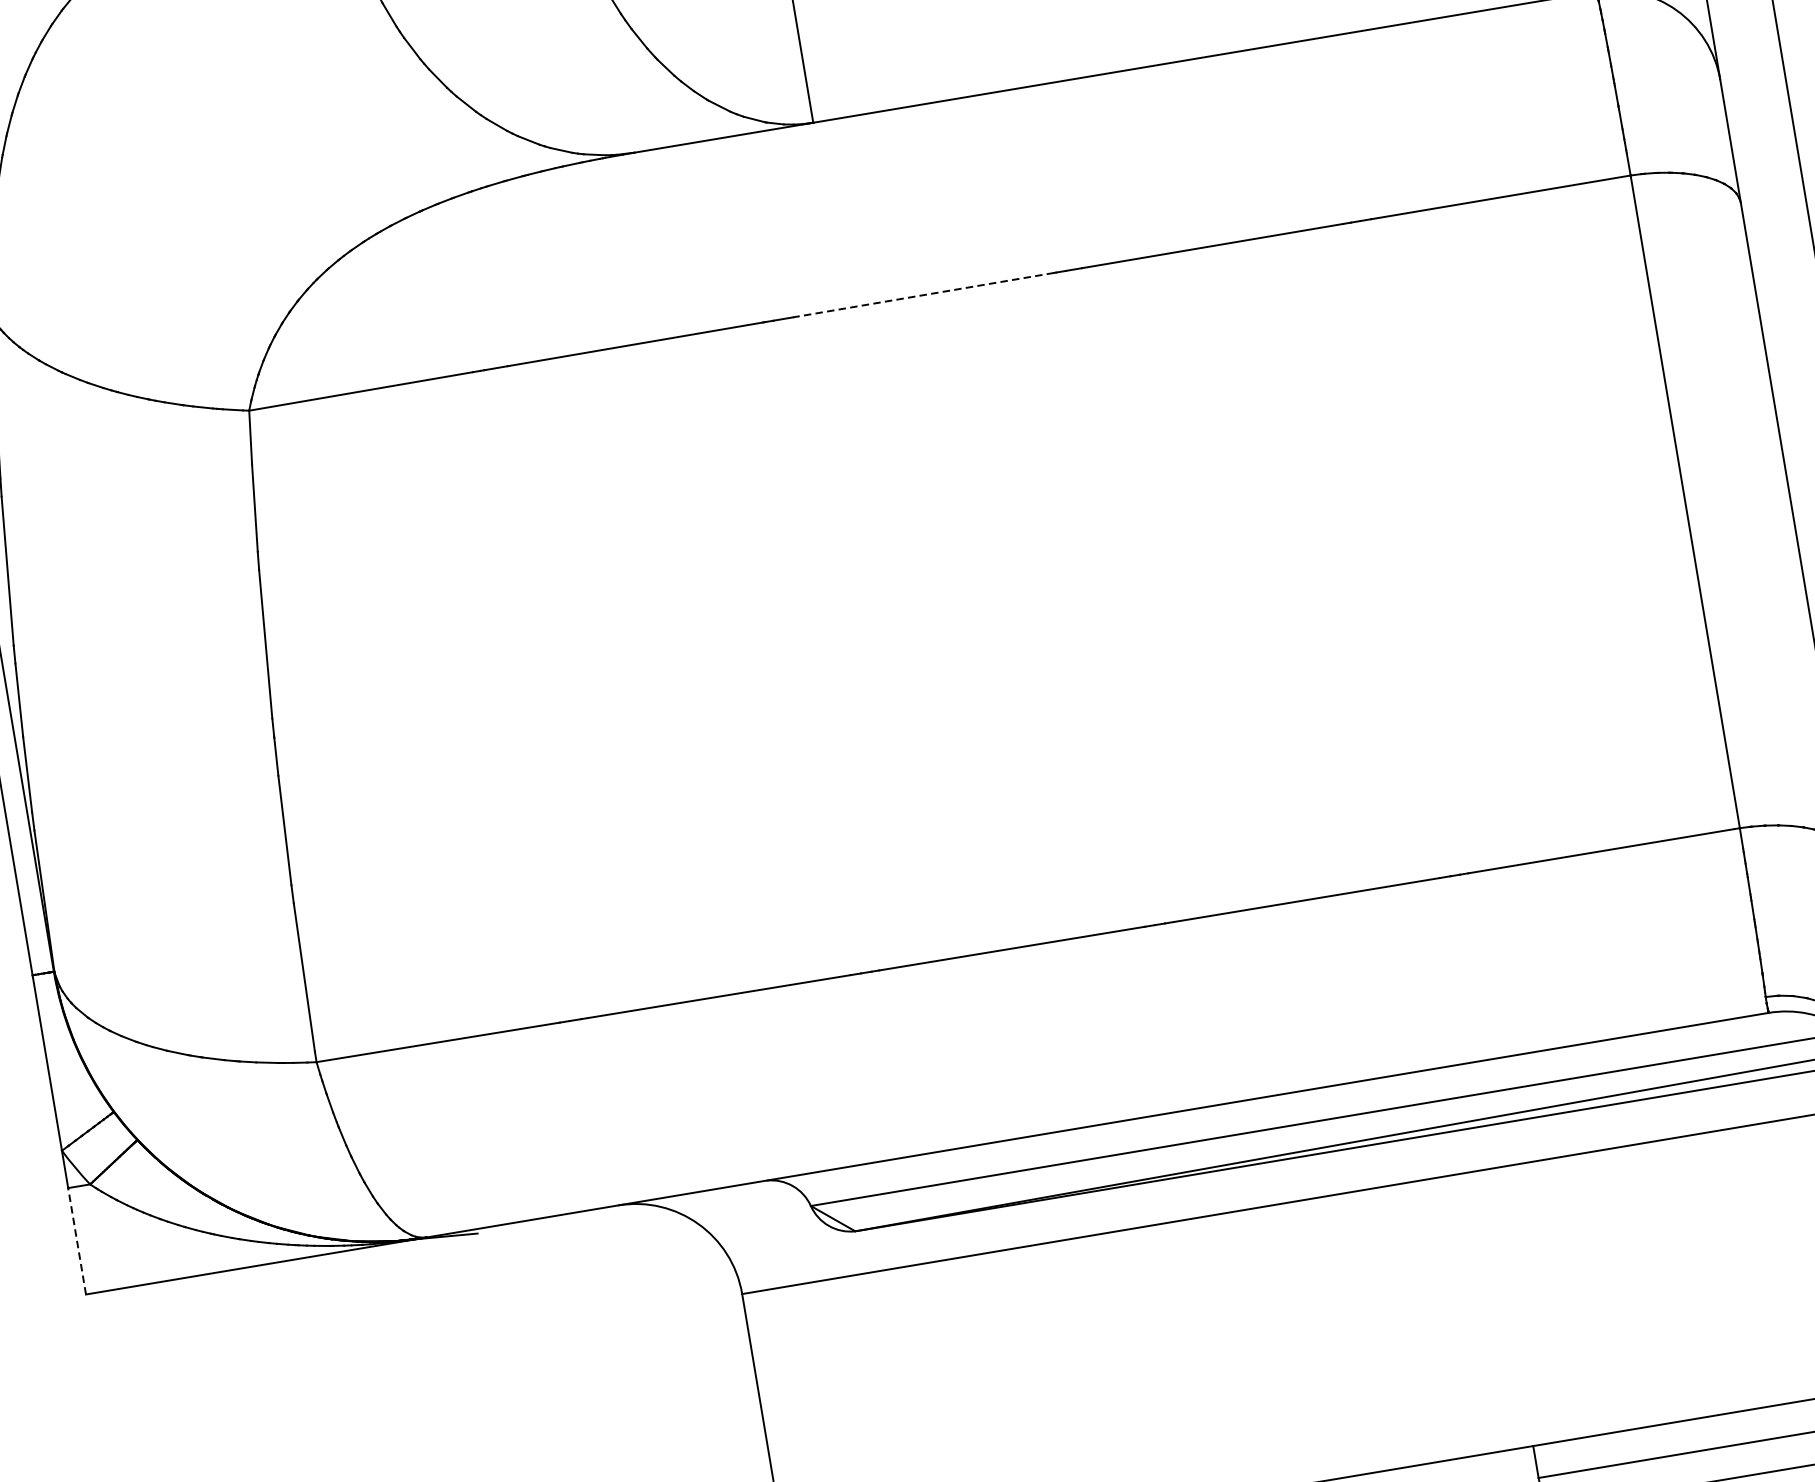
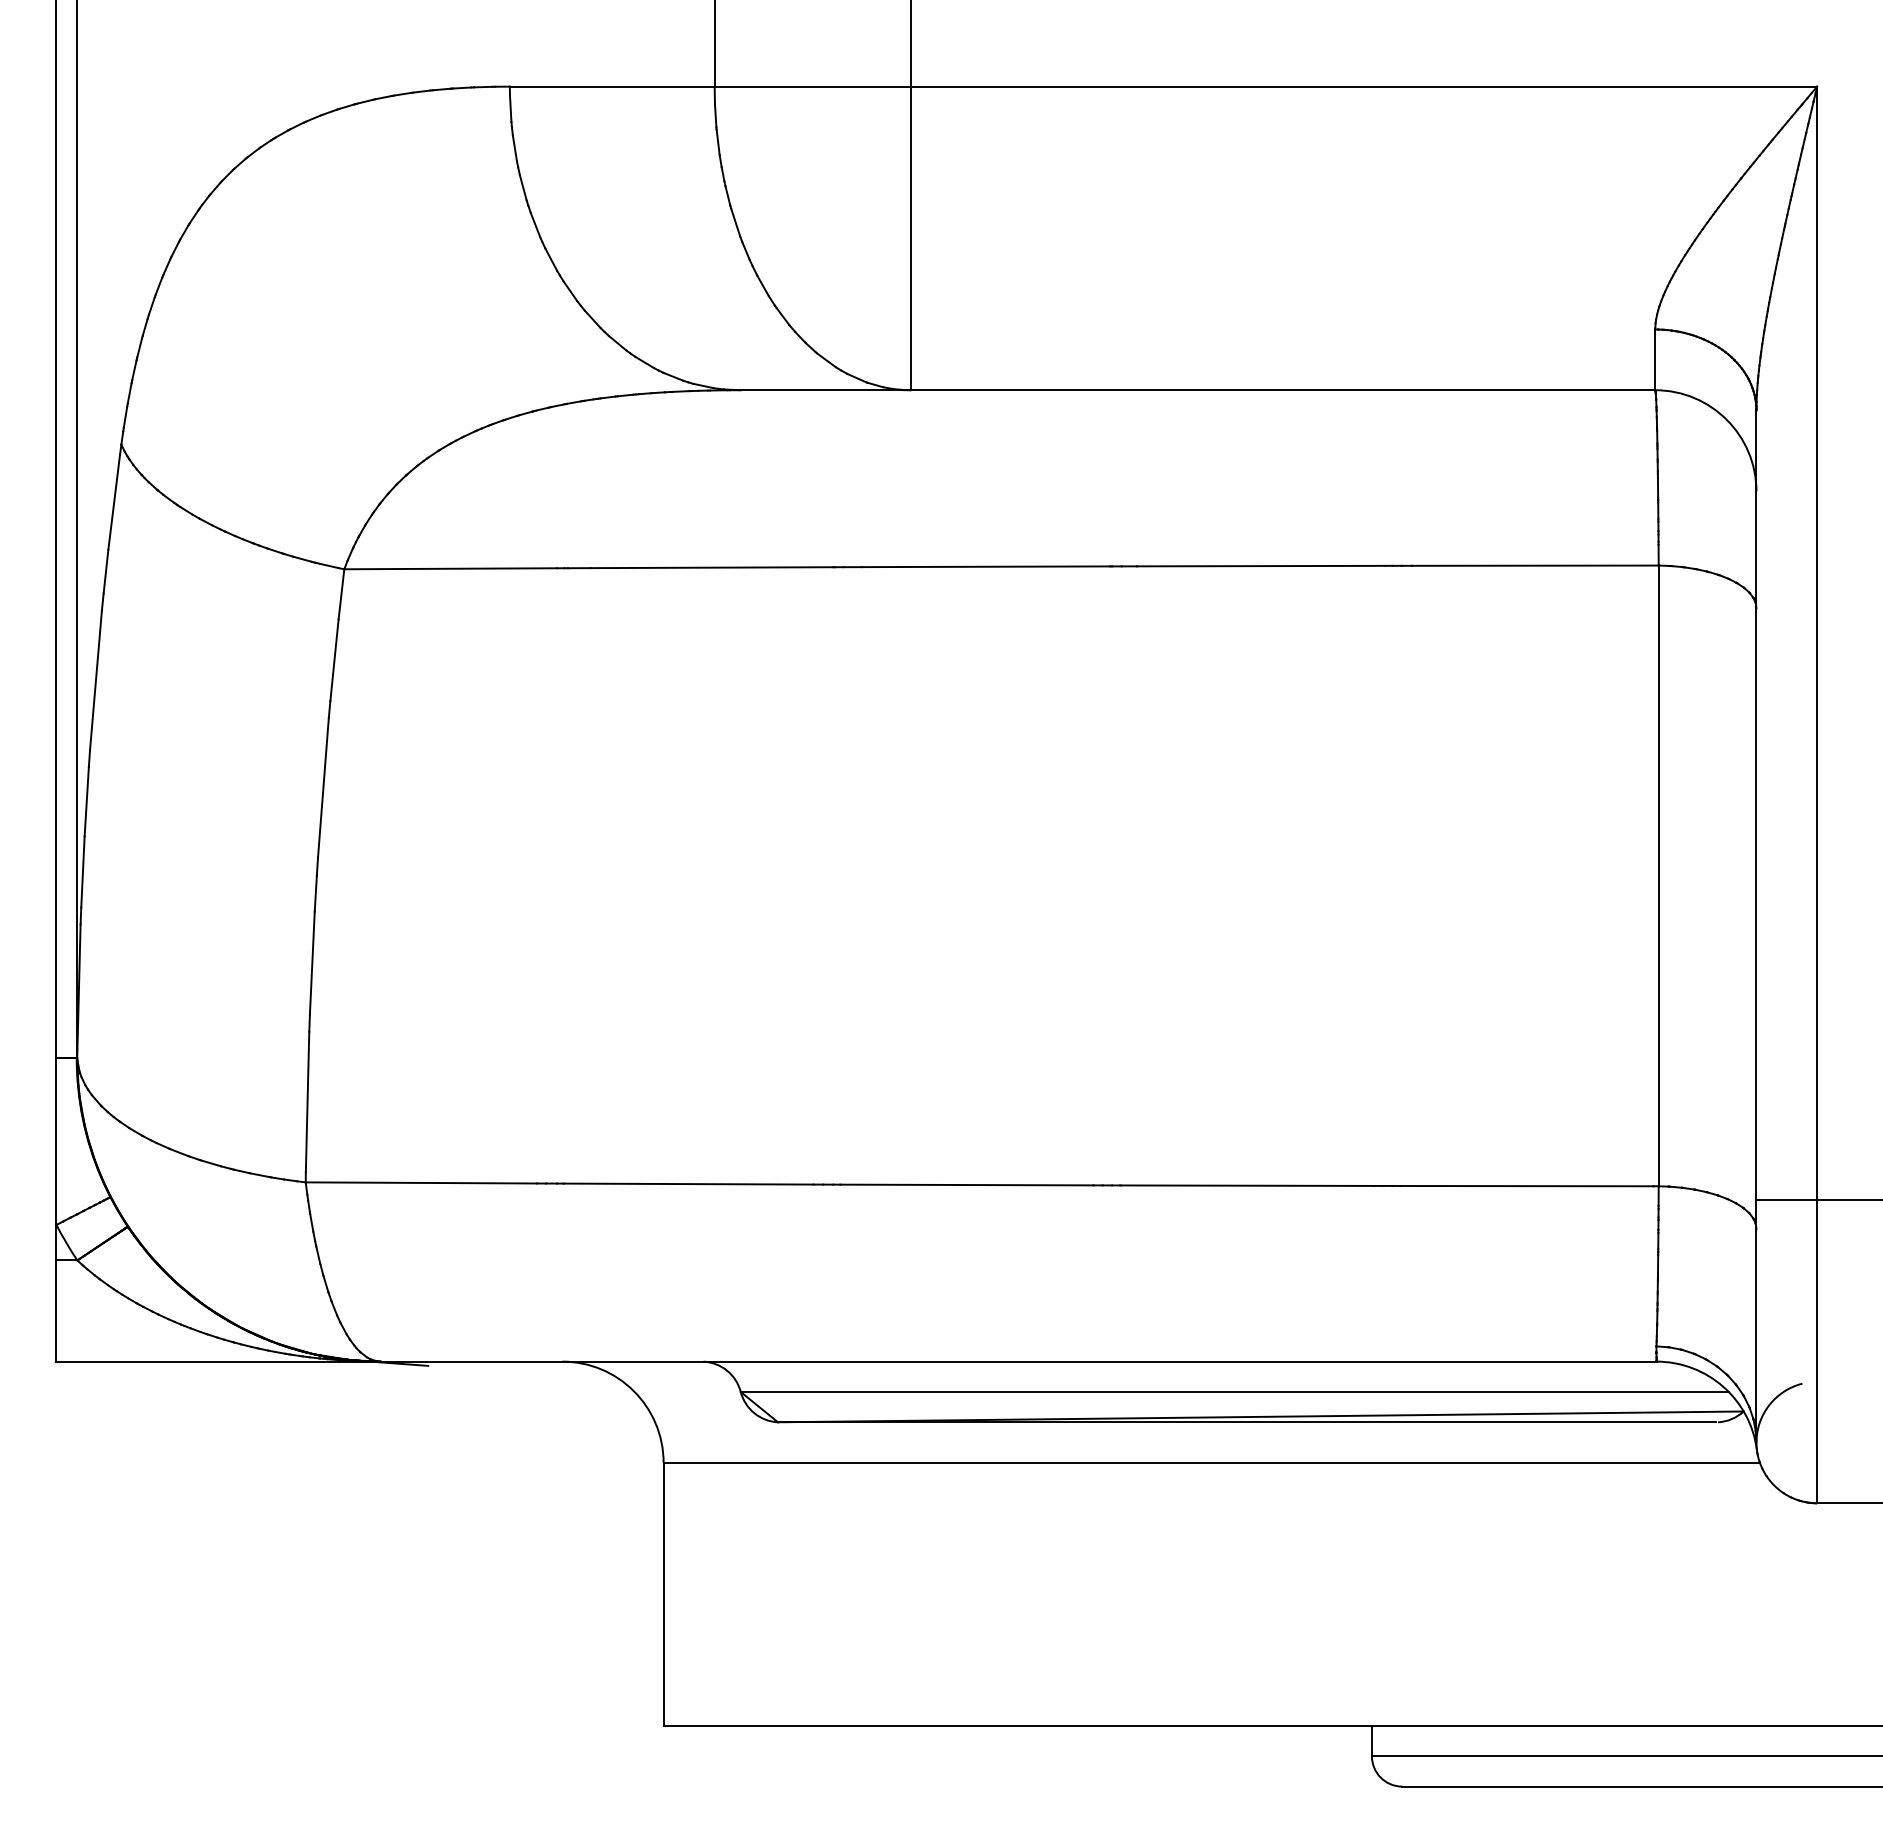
line: (922, 294) -> (985, 566), dashed -> solid
line: (77, 1241) -> (56, 1311), dashed -> solid

